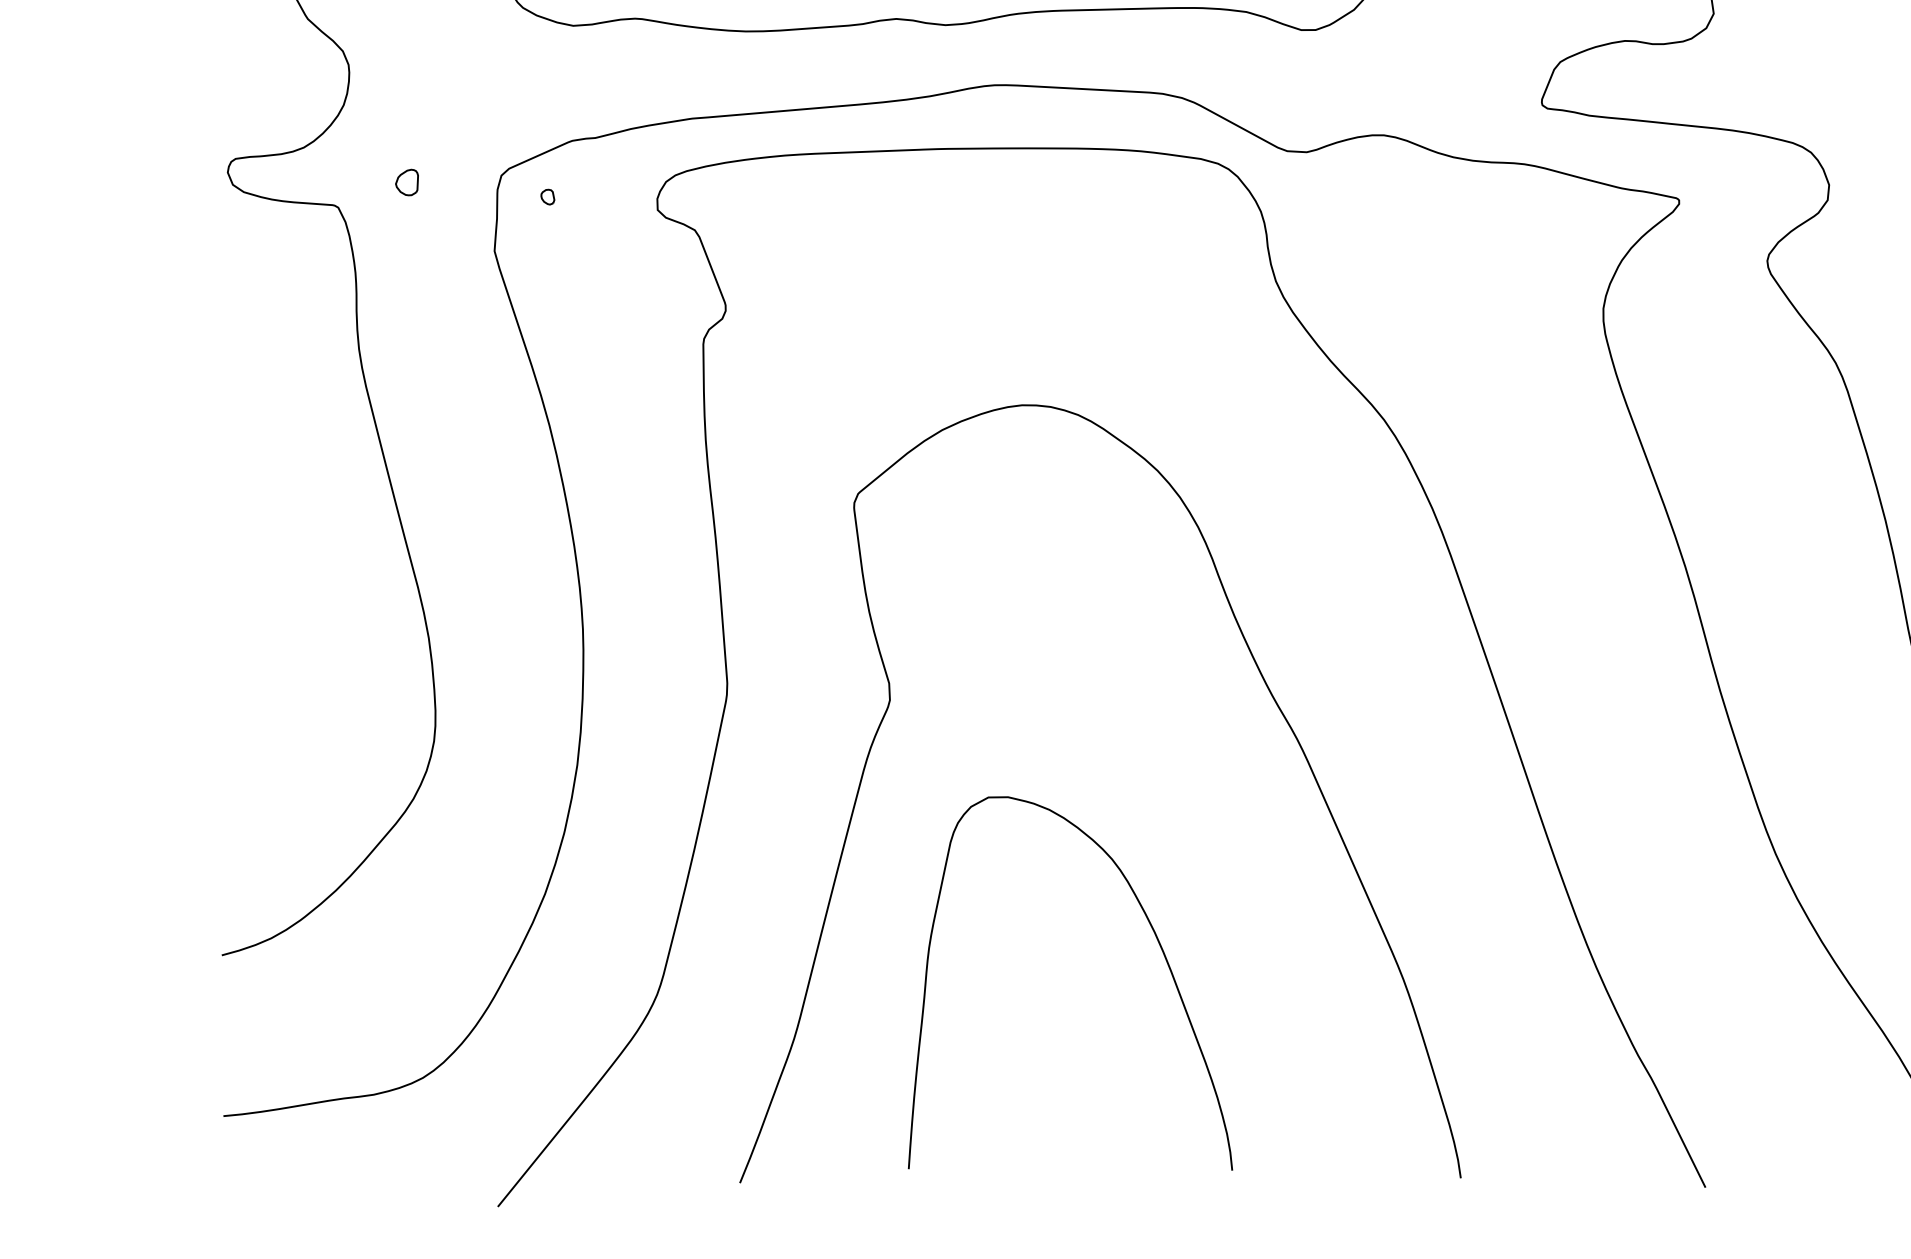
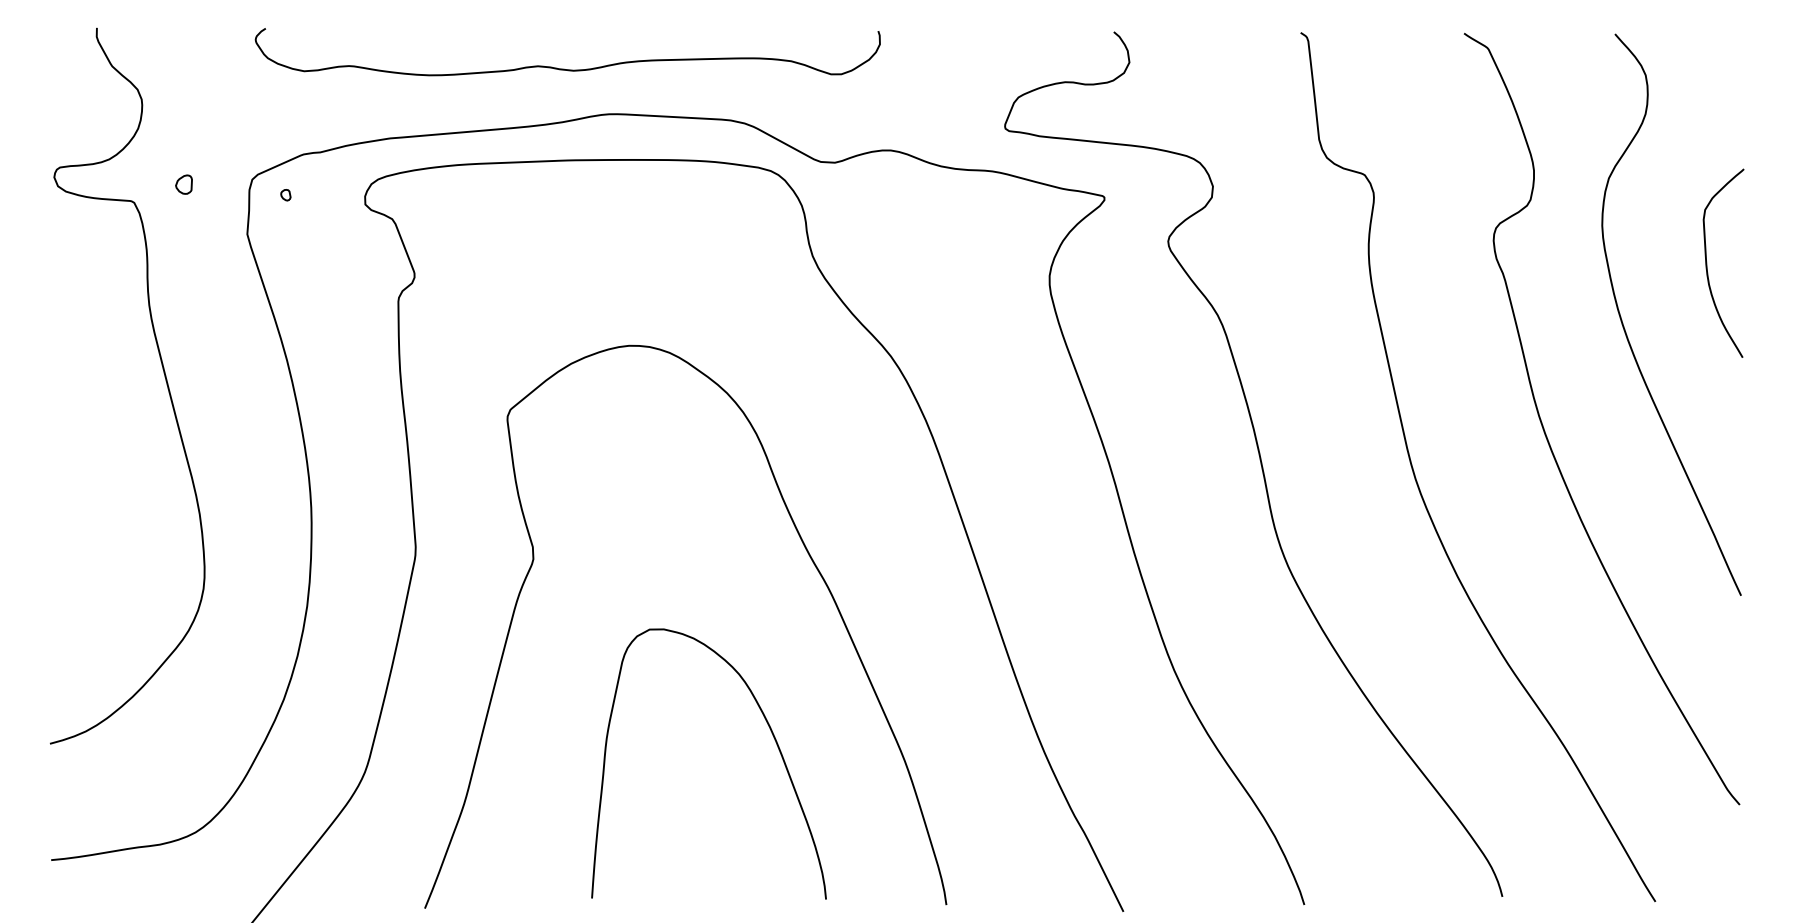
curve: (1155, 938) -> (770, 731), moved

